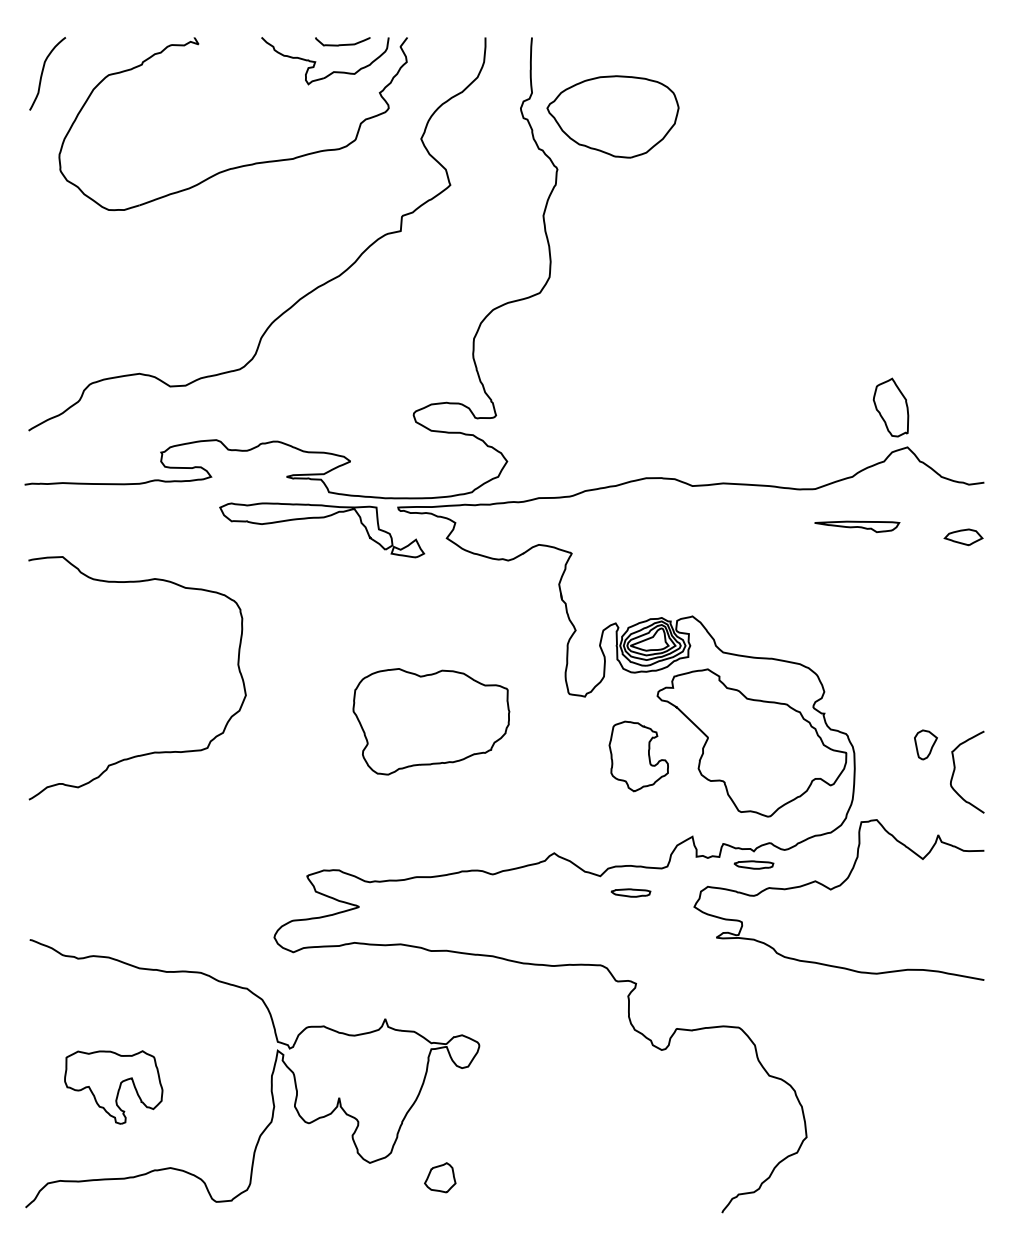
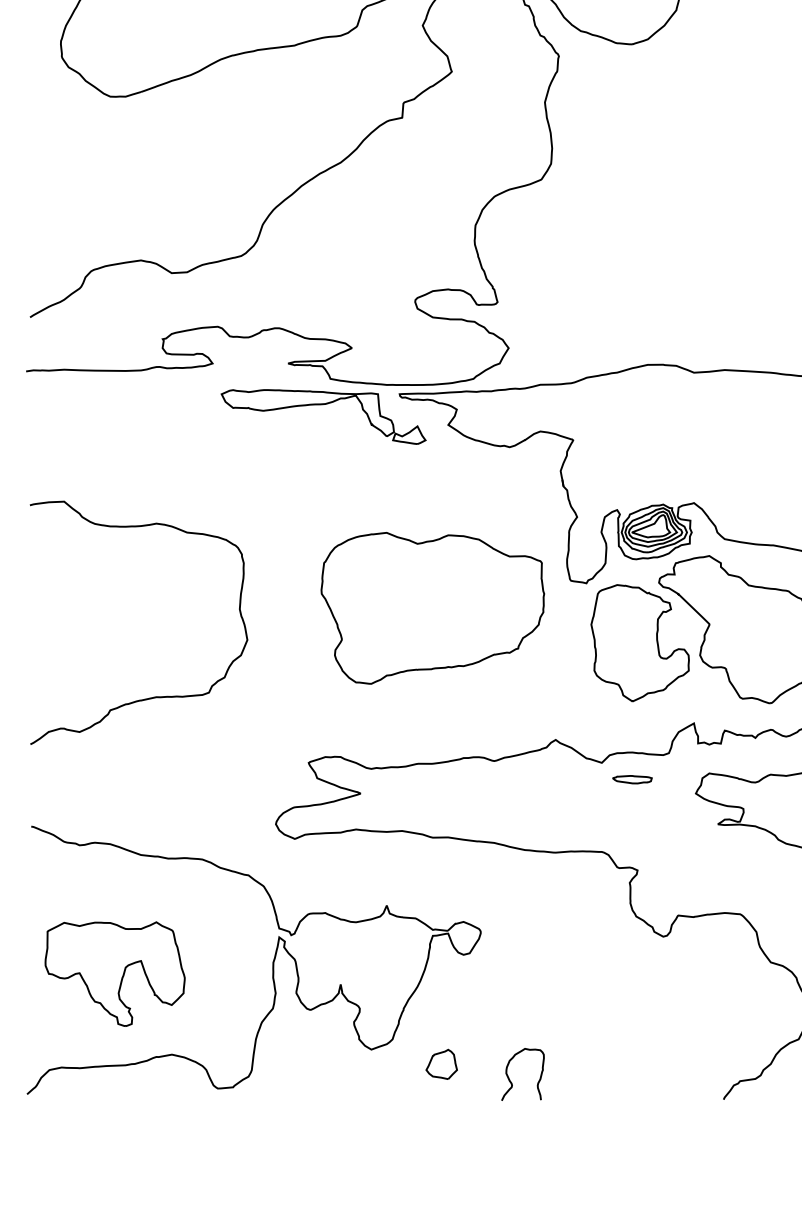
part: (431, 721) -> (432, 608), size x1.43
curve: (153, 751) -> (154, 696), moved
part: (638, 756) -> (639, 643), size x1.67
part: (753, 864) -> (754, 751), removed
part: (113, 1087) -> (114, 974), size x1.43
curve: (510, 1195) -> (511, 1082), added

